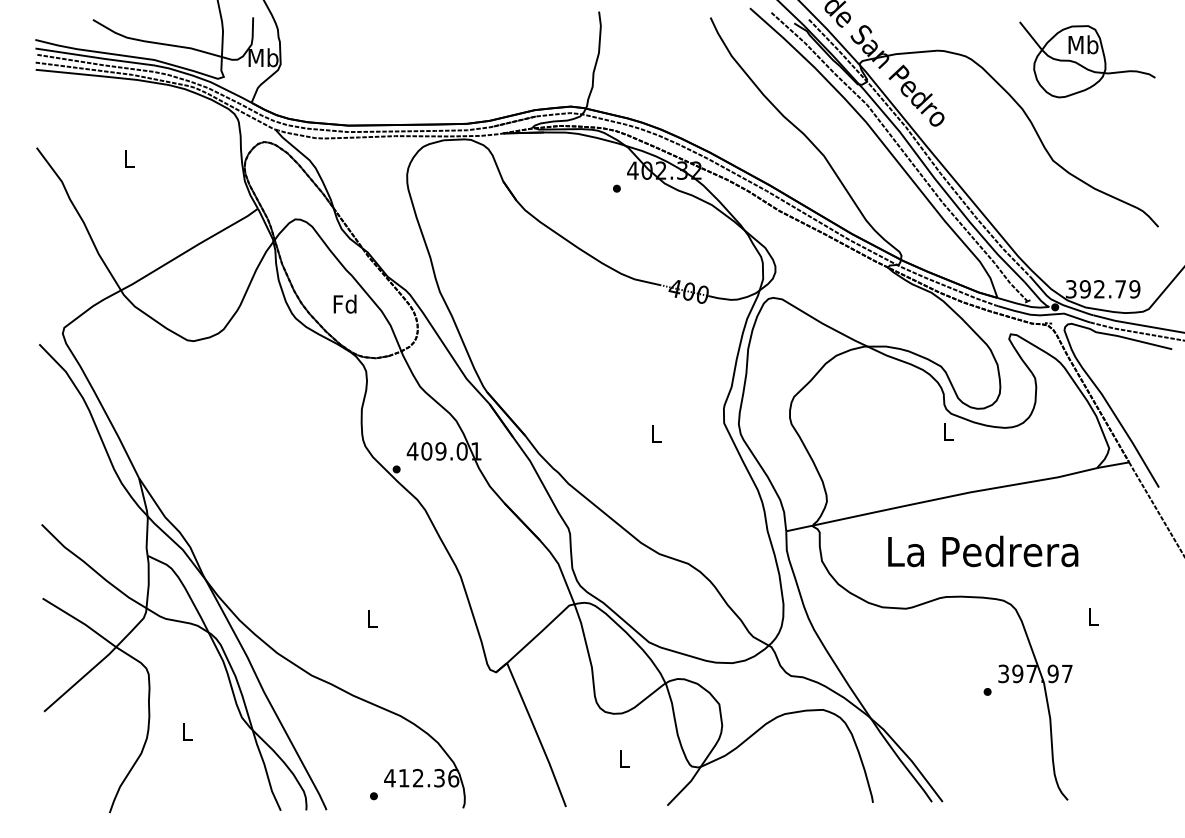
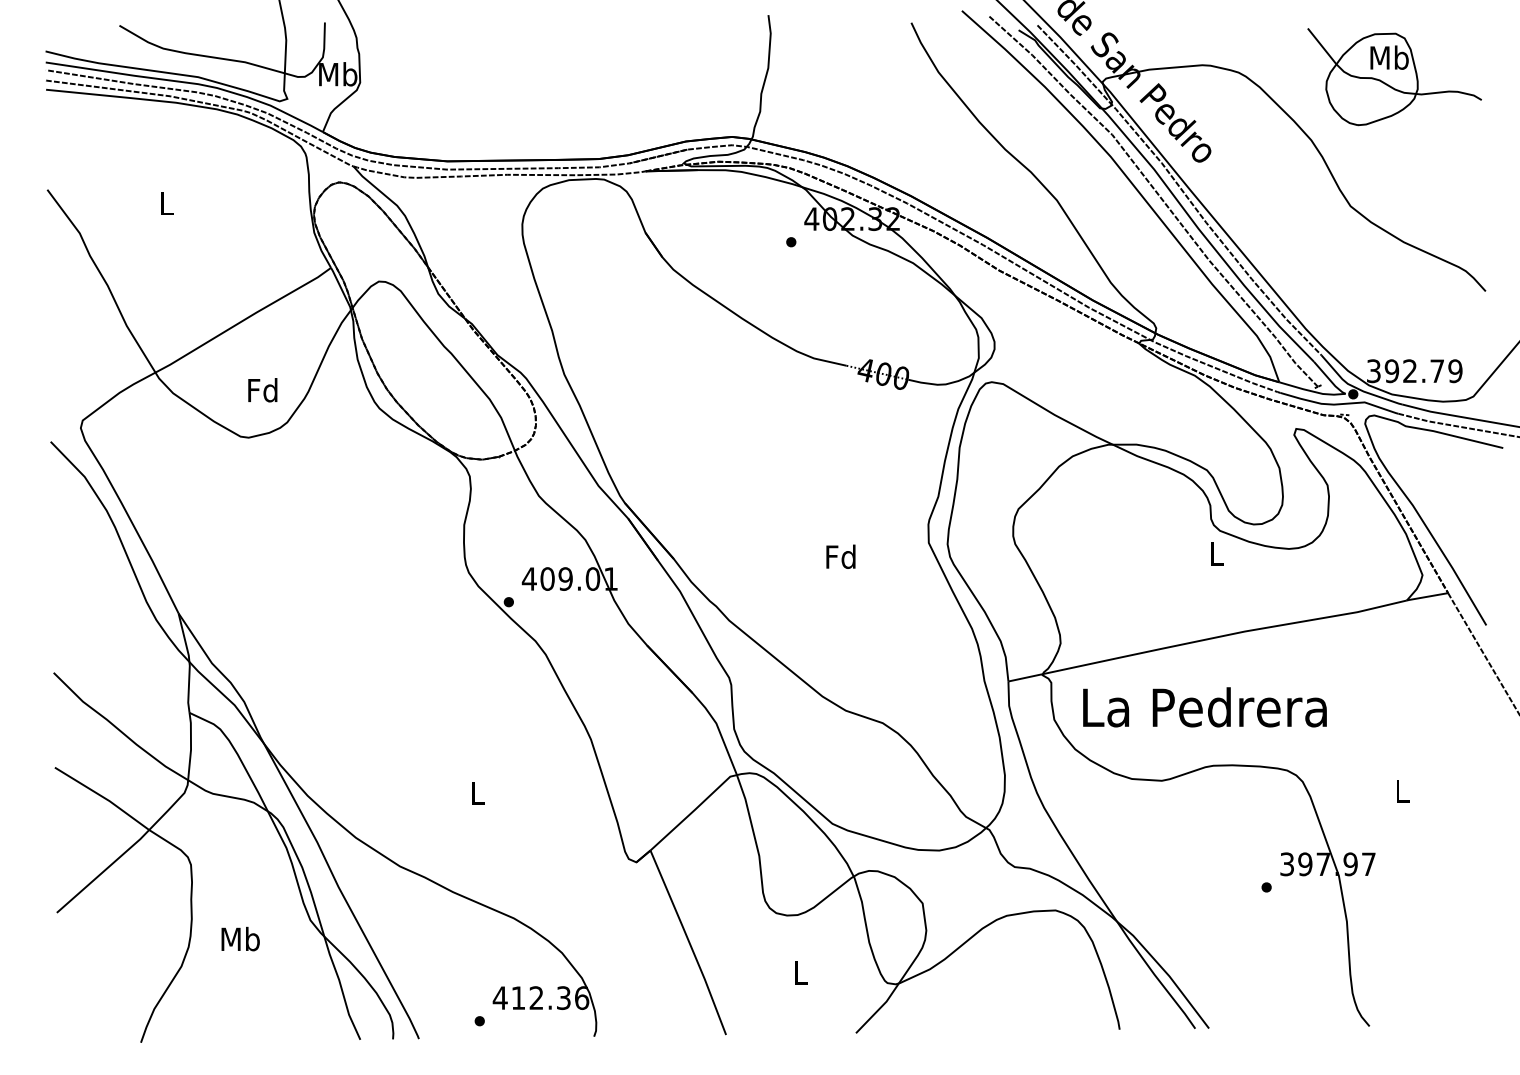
text: (344, 304) -> (262, 390), moved
text: (655, 433) -> (840, 556), L -> Fd
text: (982, 551) -> (1204, 707), moved
text: (187, 731) -> (240, 938), L -> Mb

